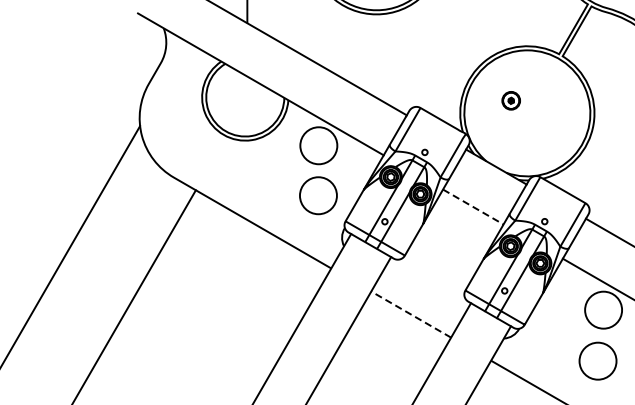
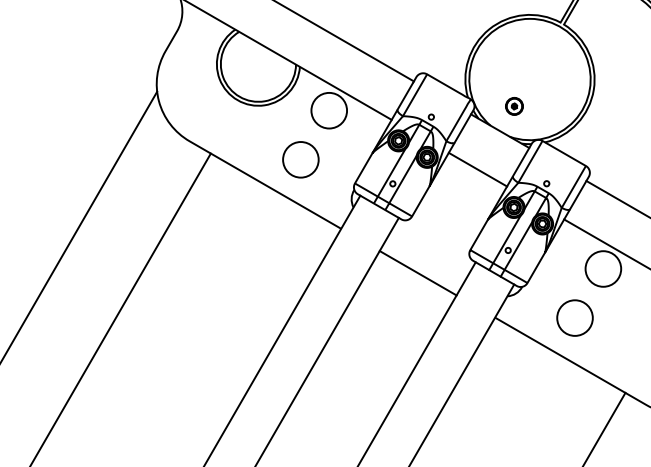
part: (511, 100) -> (514, 106), moved
circle: (318, 195) -> (300, 159), moved
line: (472, 206) -> (477, 169), dashed -> solid
line: (410, 313) -> (417, 272), dashed -> solid
circle: (597, 360) -> (574, 317), moved

